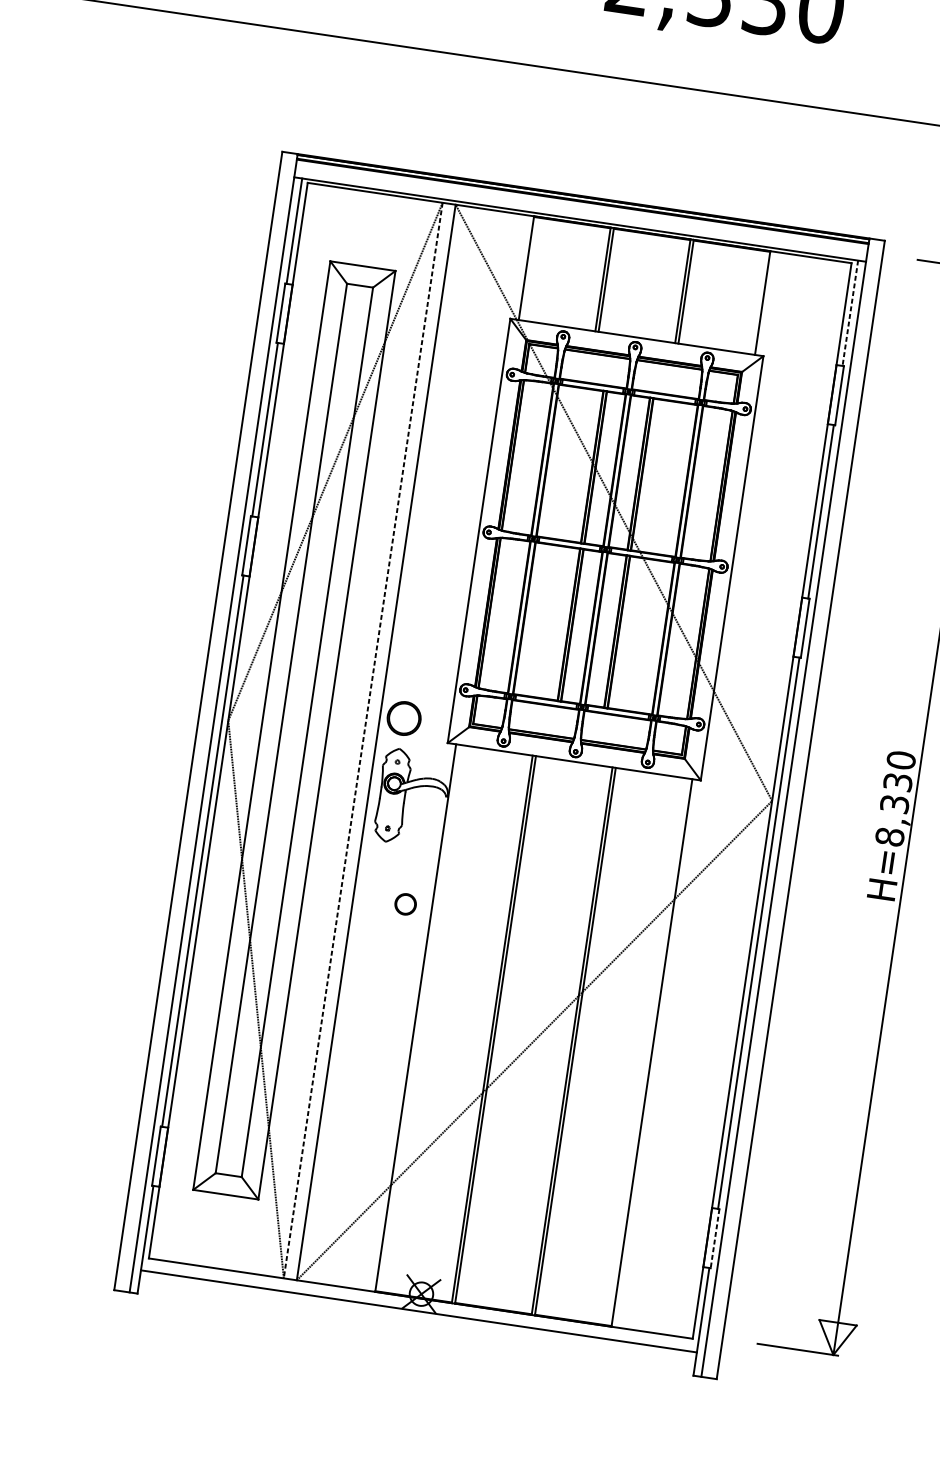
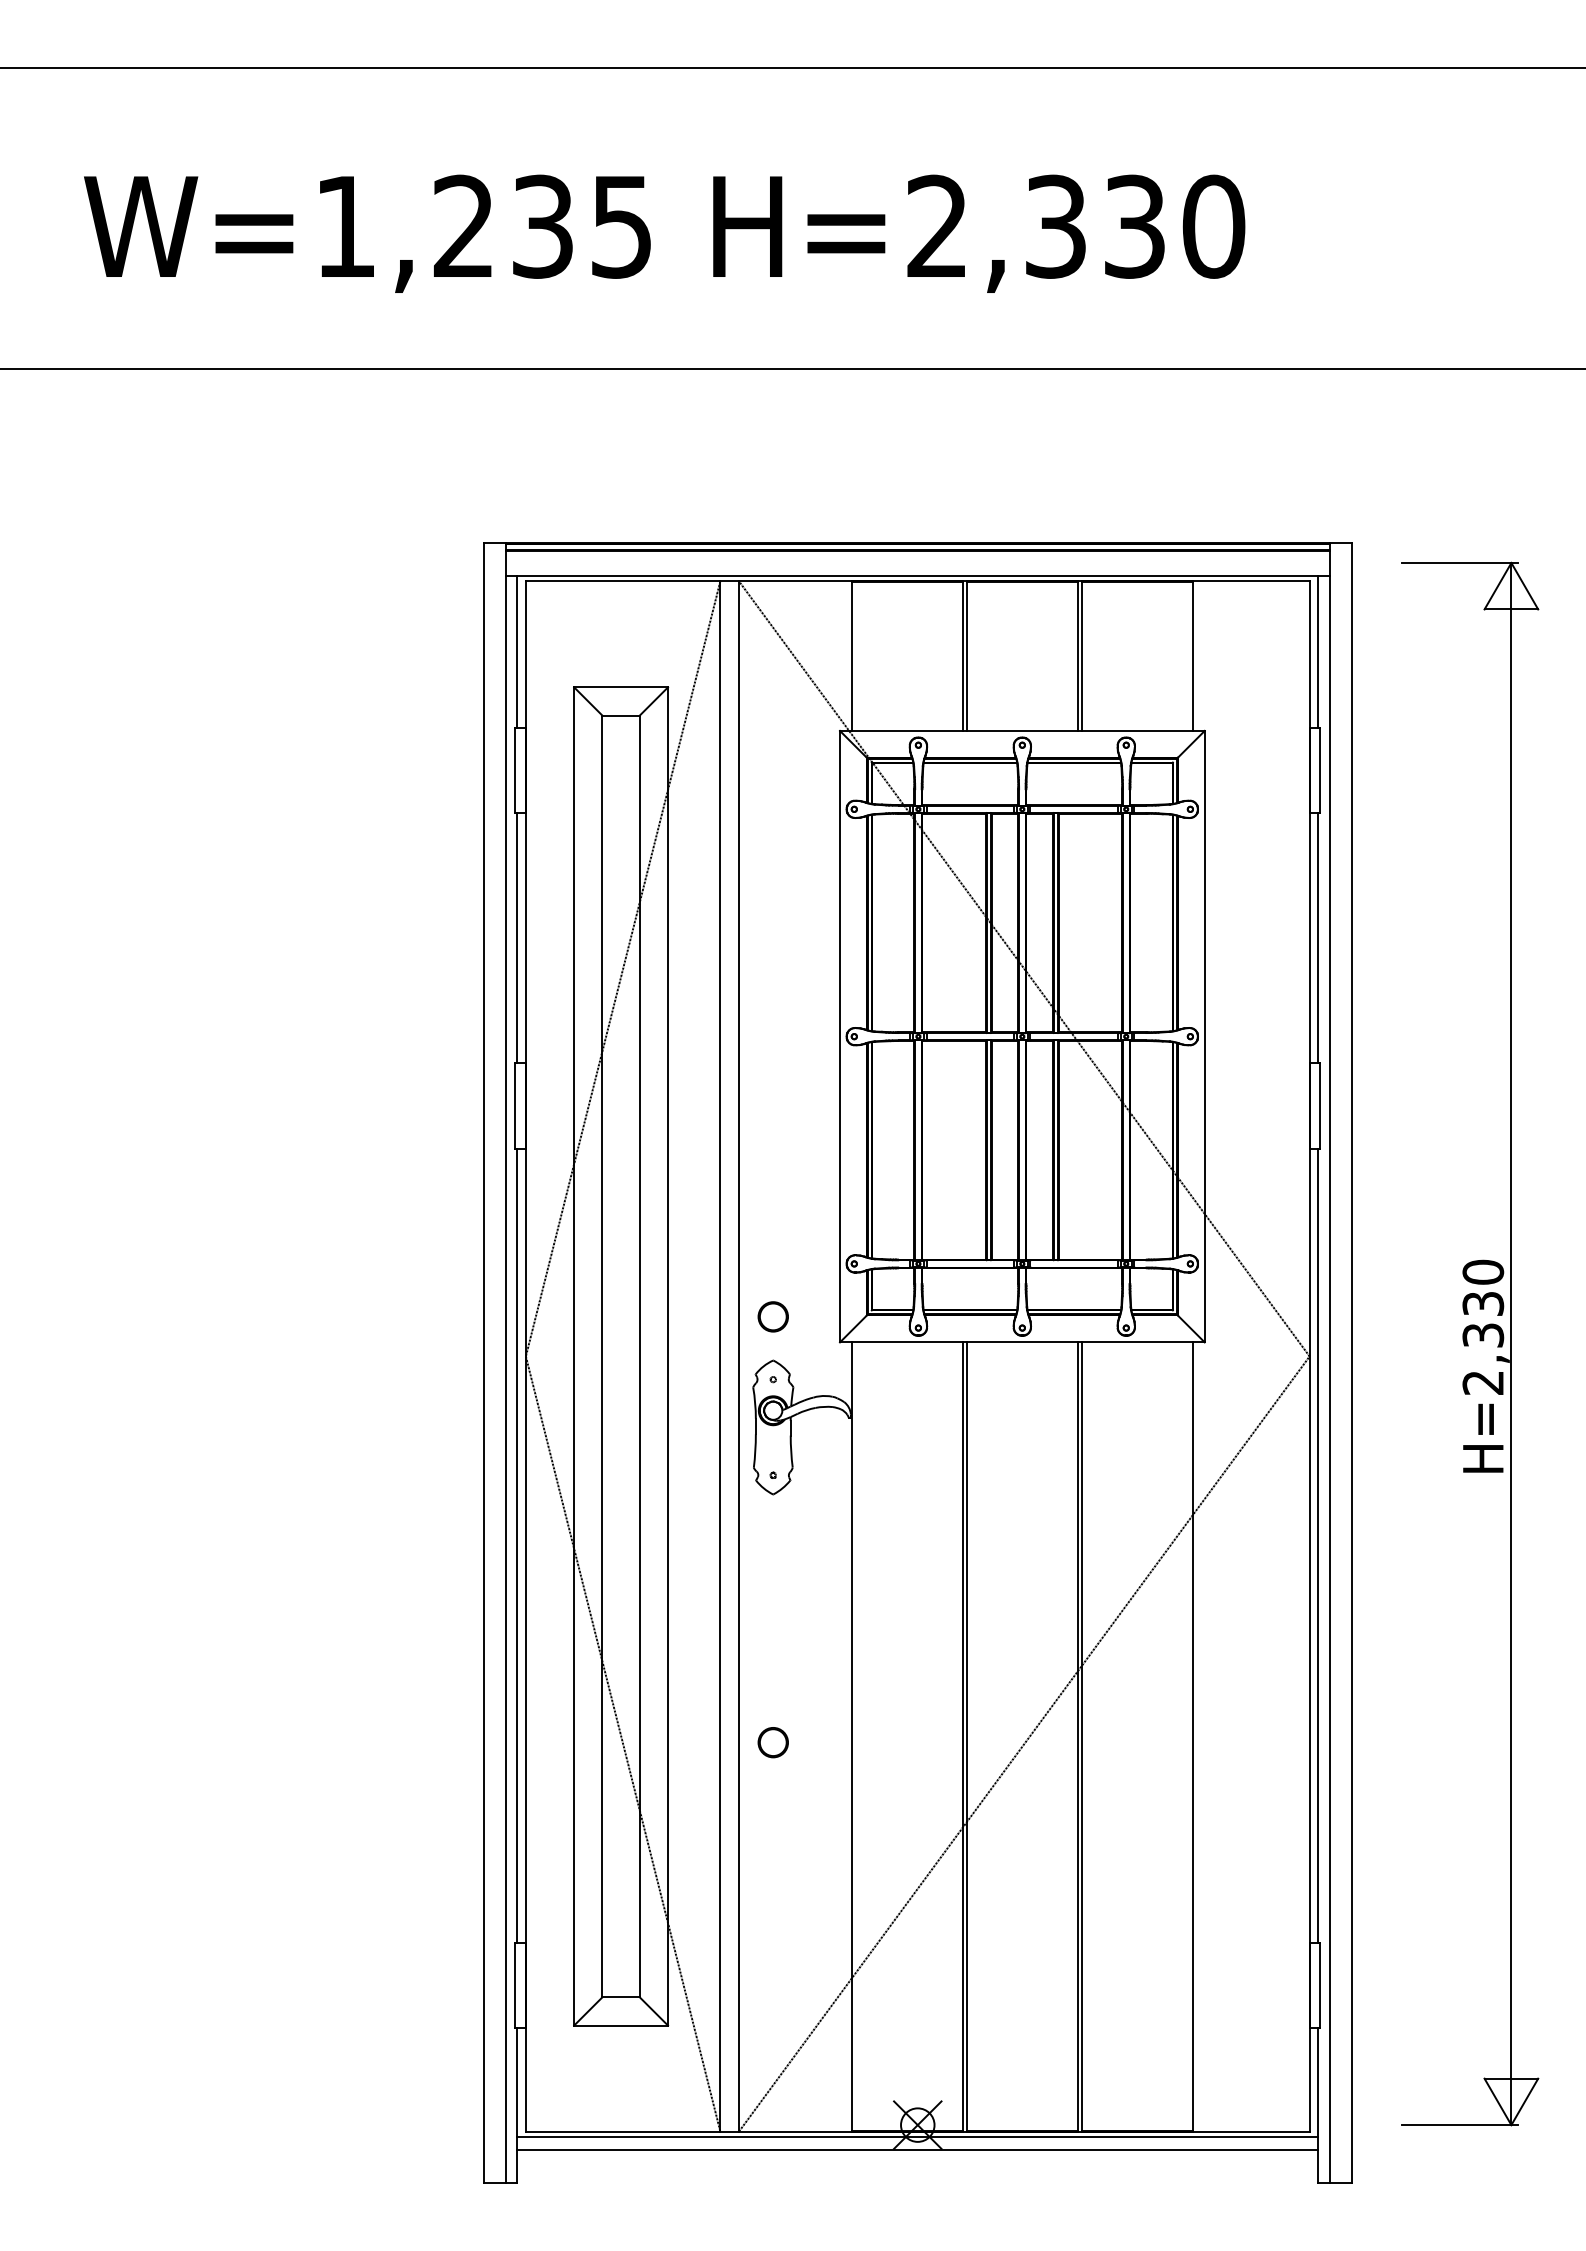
line: (850, 313) -> (1318, 652), dashed -> solid
part: (403, 718) -> (772, 1316), size x0.62
line: (363, 740) -> (720, 1356), dashed -> solid
text: (890, 836) -> (1483, 1382), H=8,330 -> H=2,330
part: (405, 904) -> (772, 1742), moved
line: (715, 1238) -> (1320, 1985), dashed -> solid
line: (420, 1302) -> (917, 2137), added

